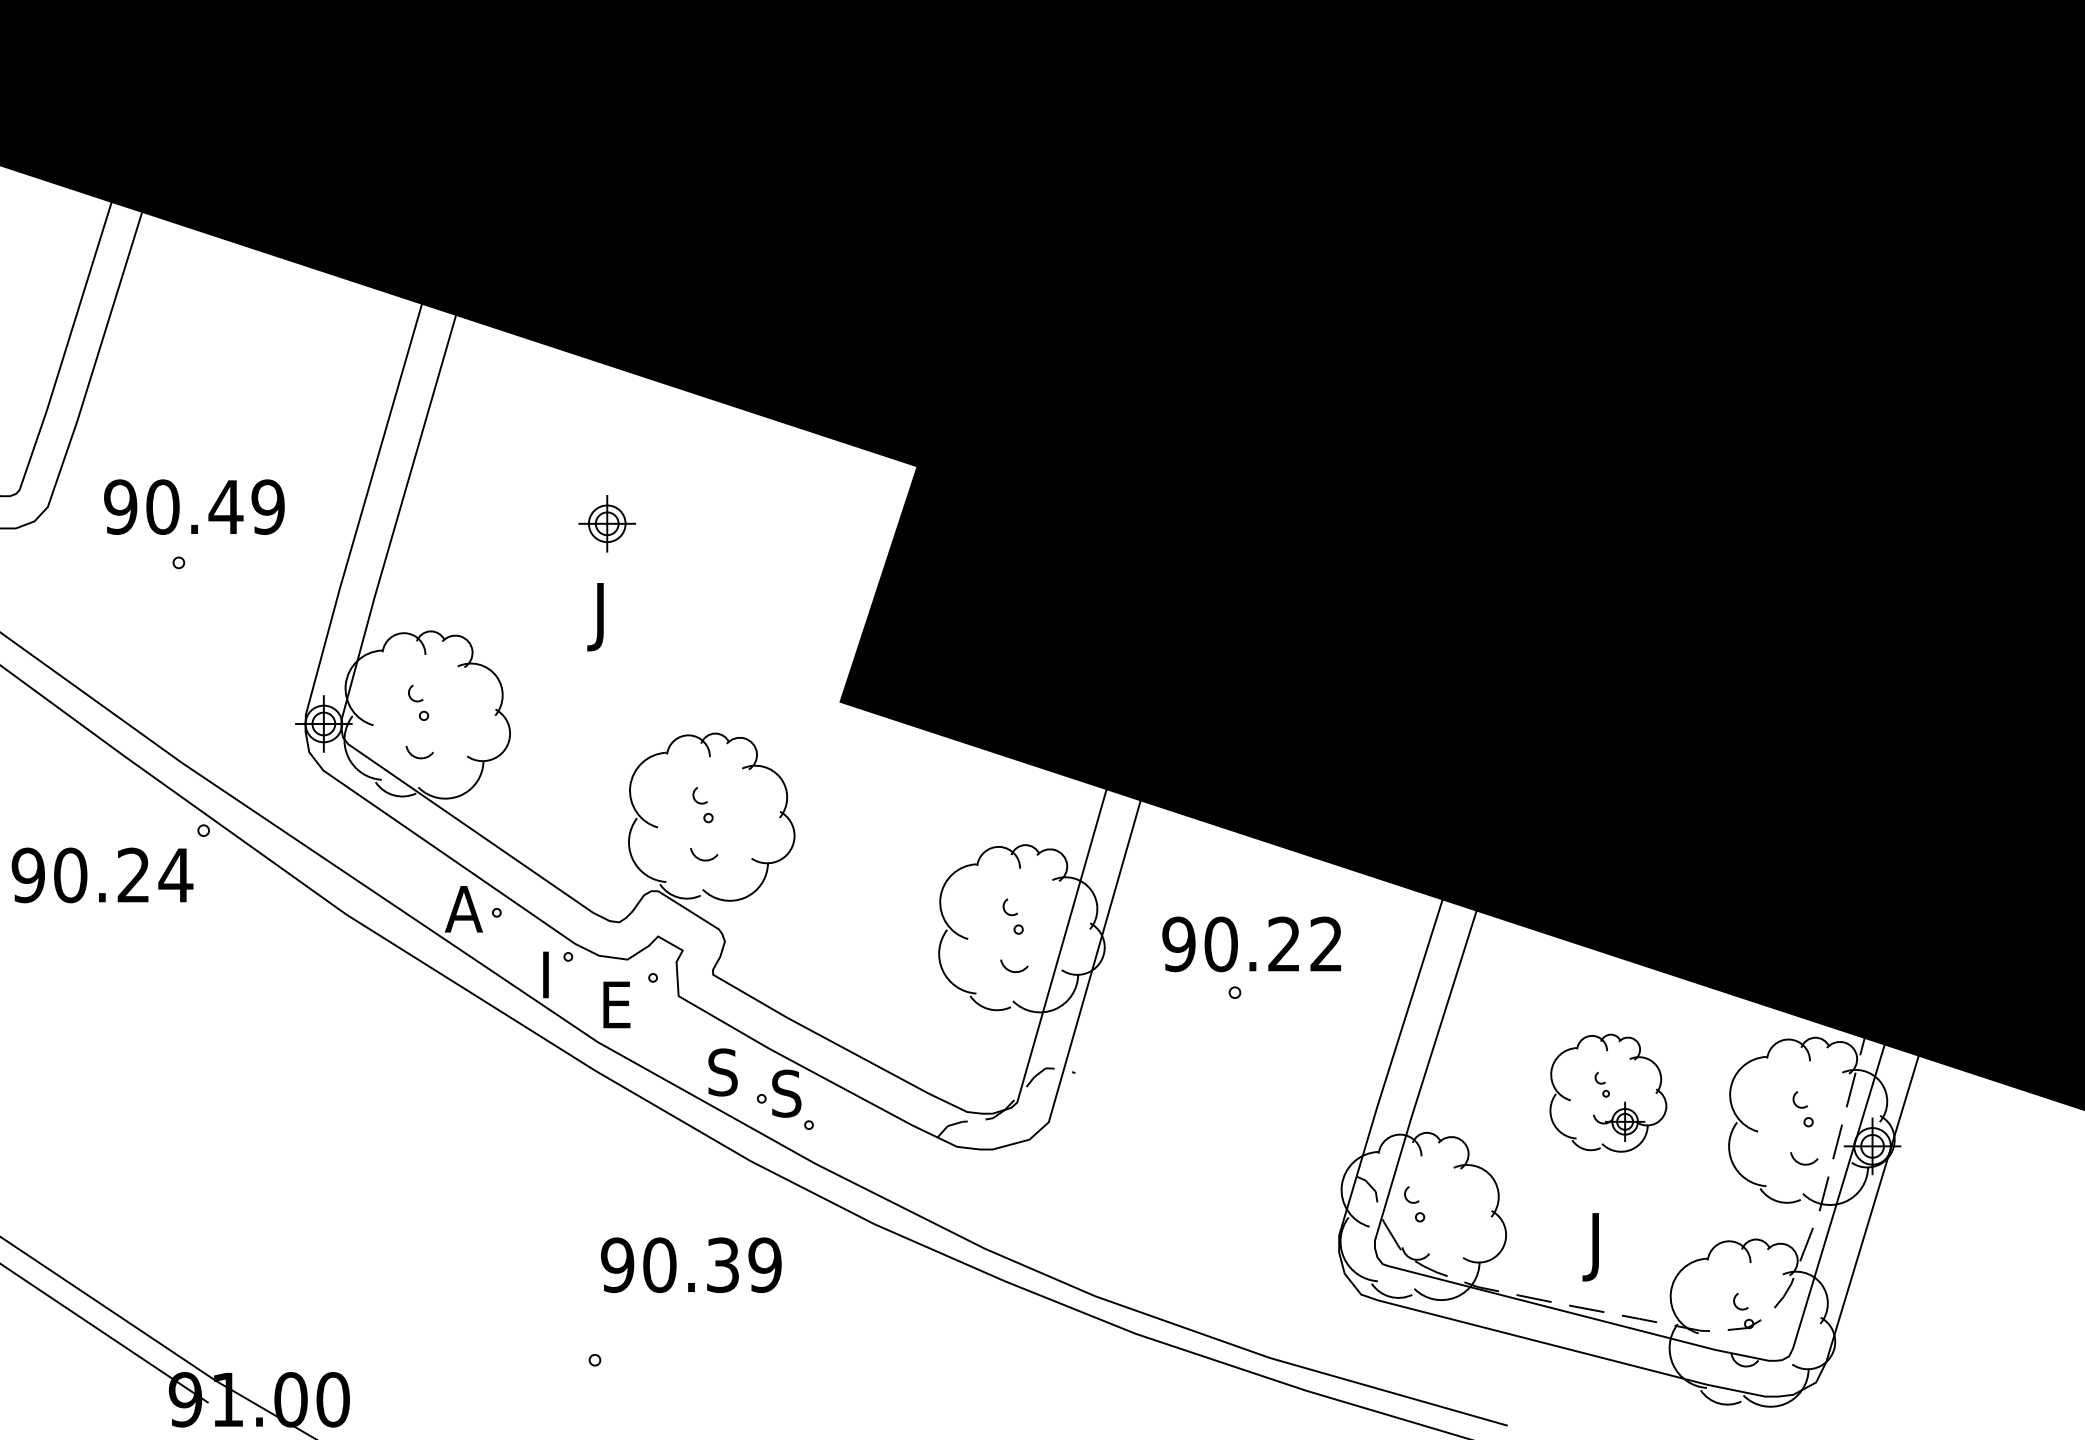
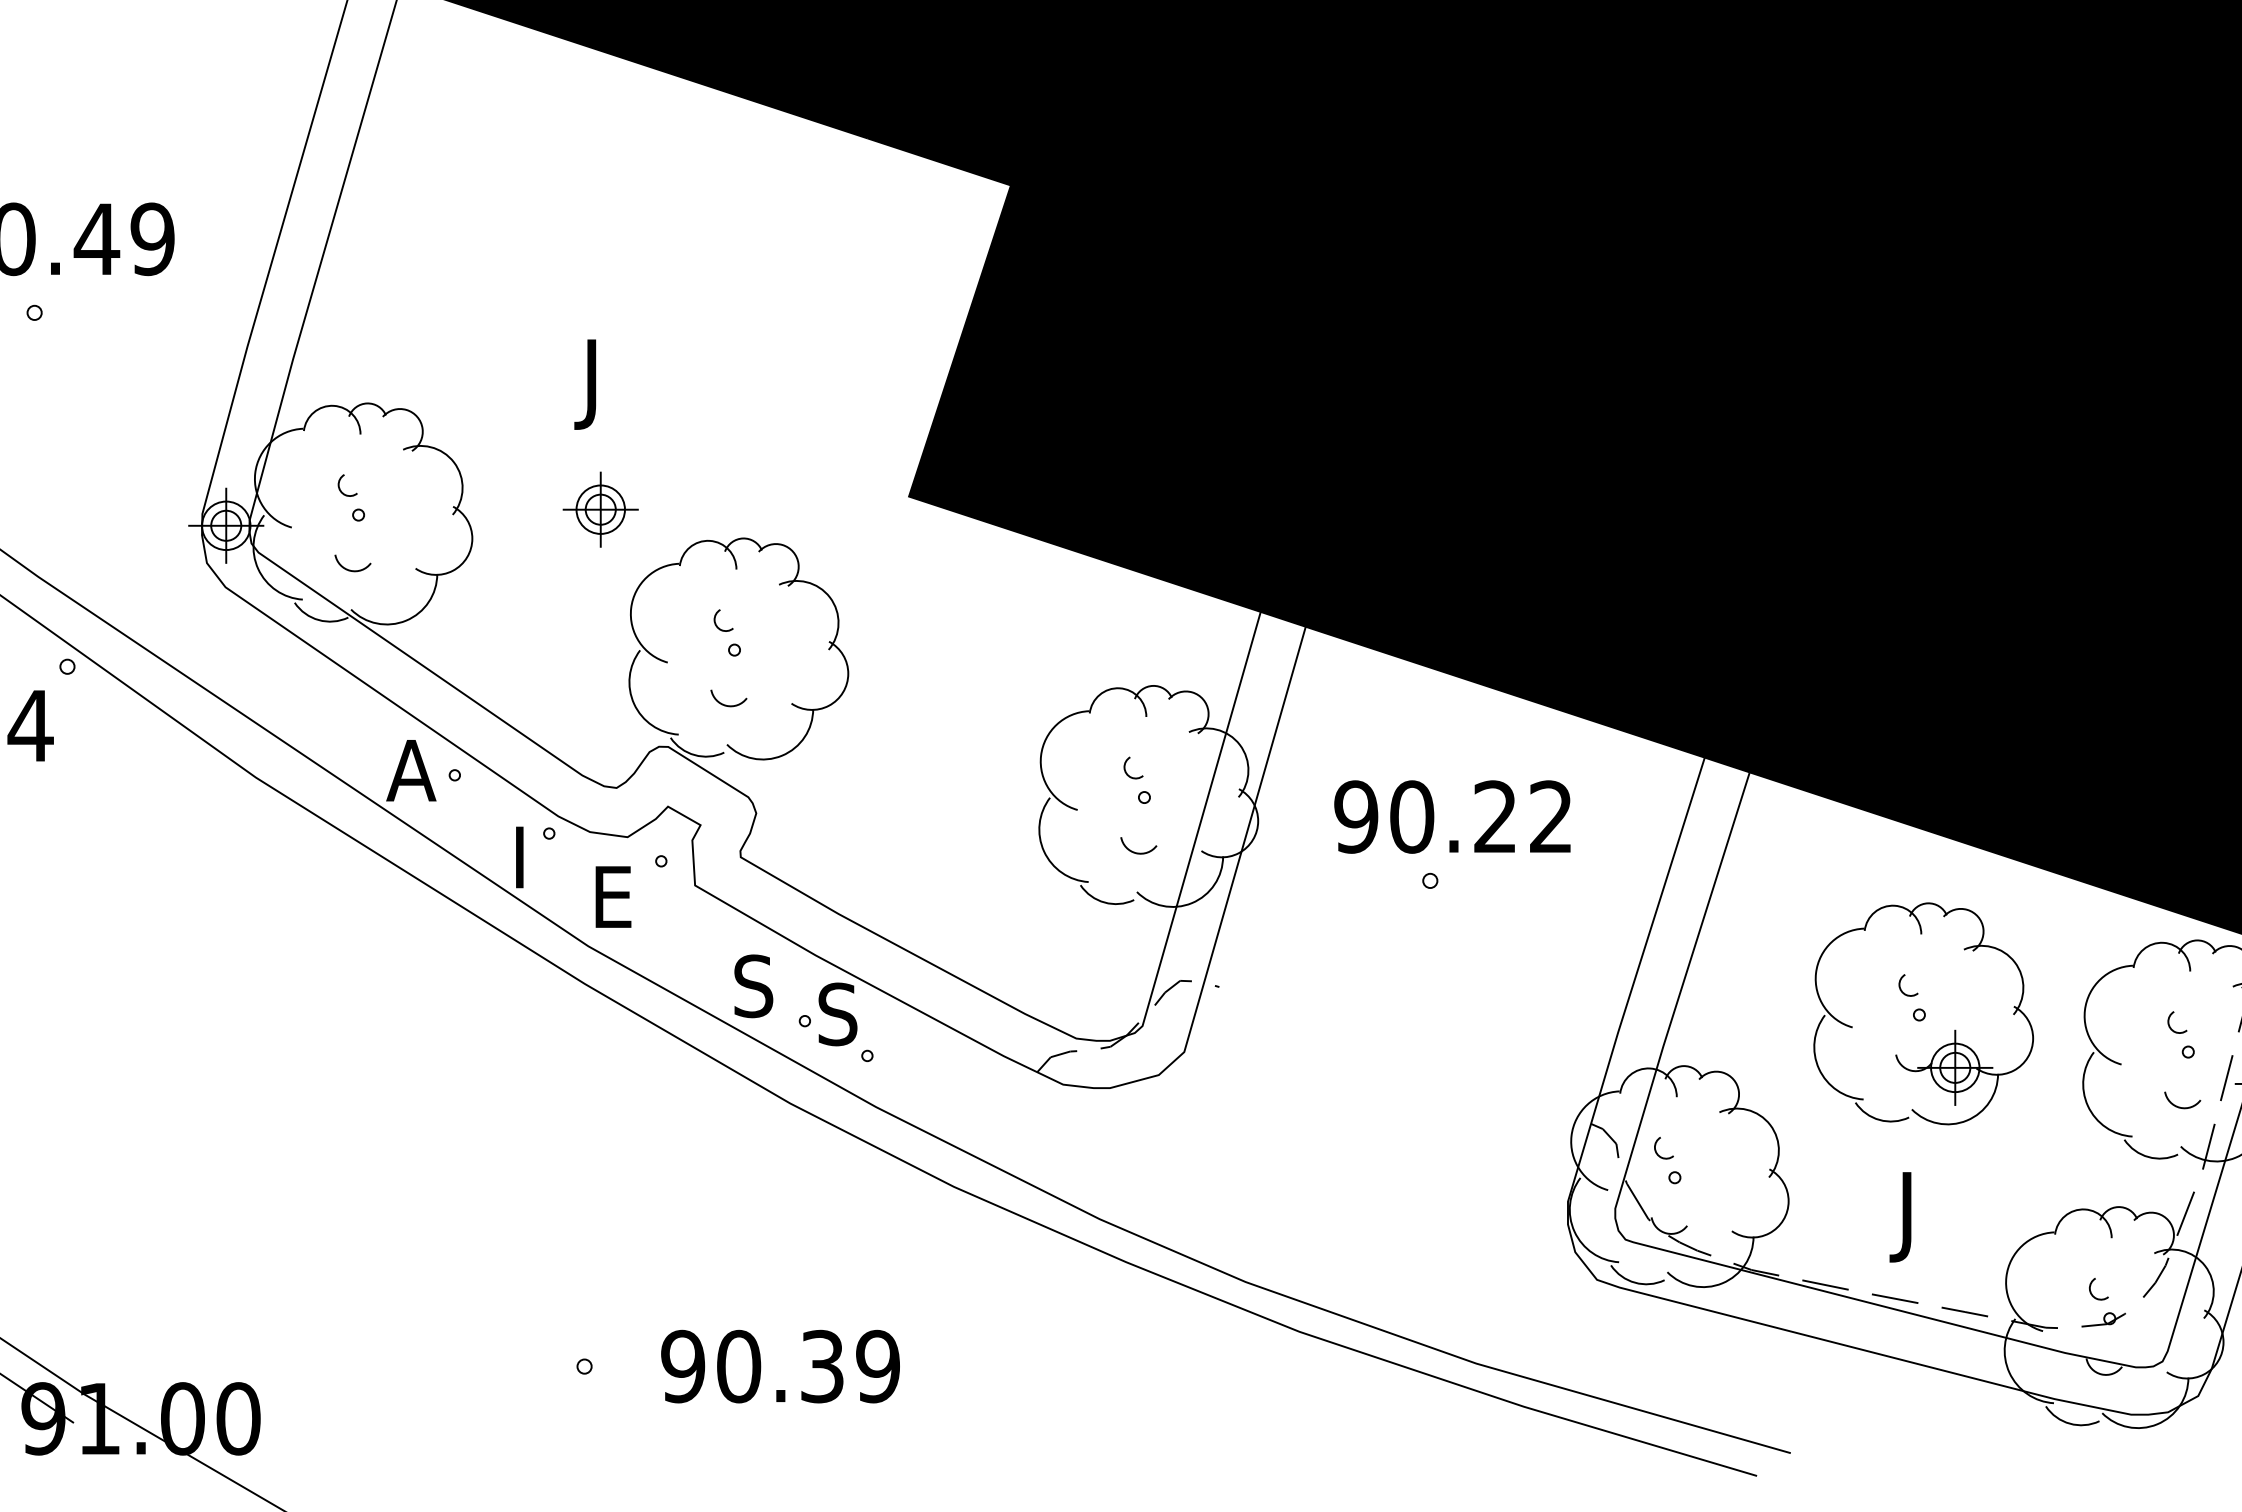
part: (606, 523) -> (599, 509), moved
part: (1608, 1092) -> (1923, 1012), size x1.43
text: (691, 1265) -> (780, 1366), moved

